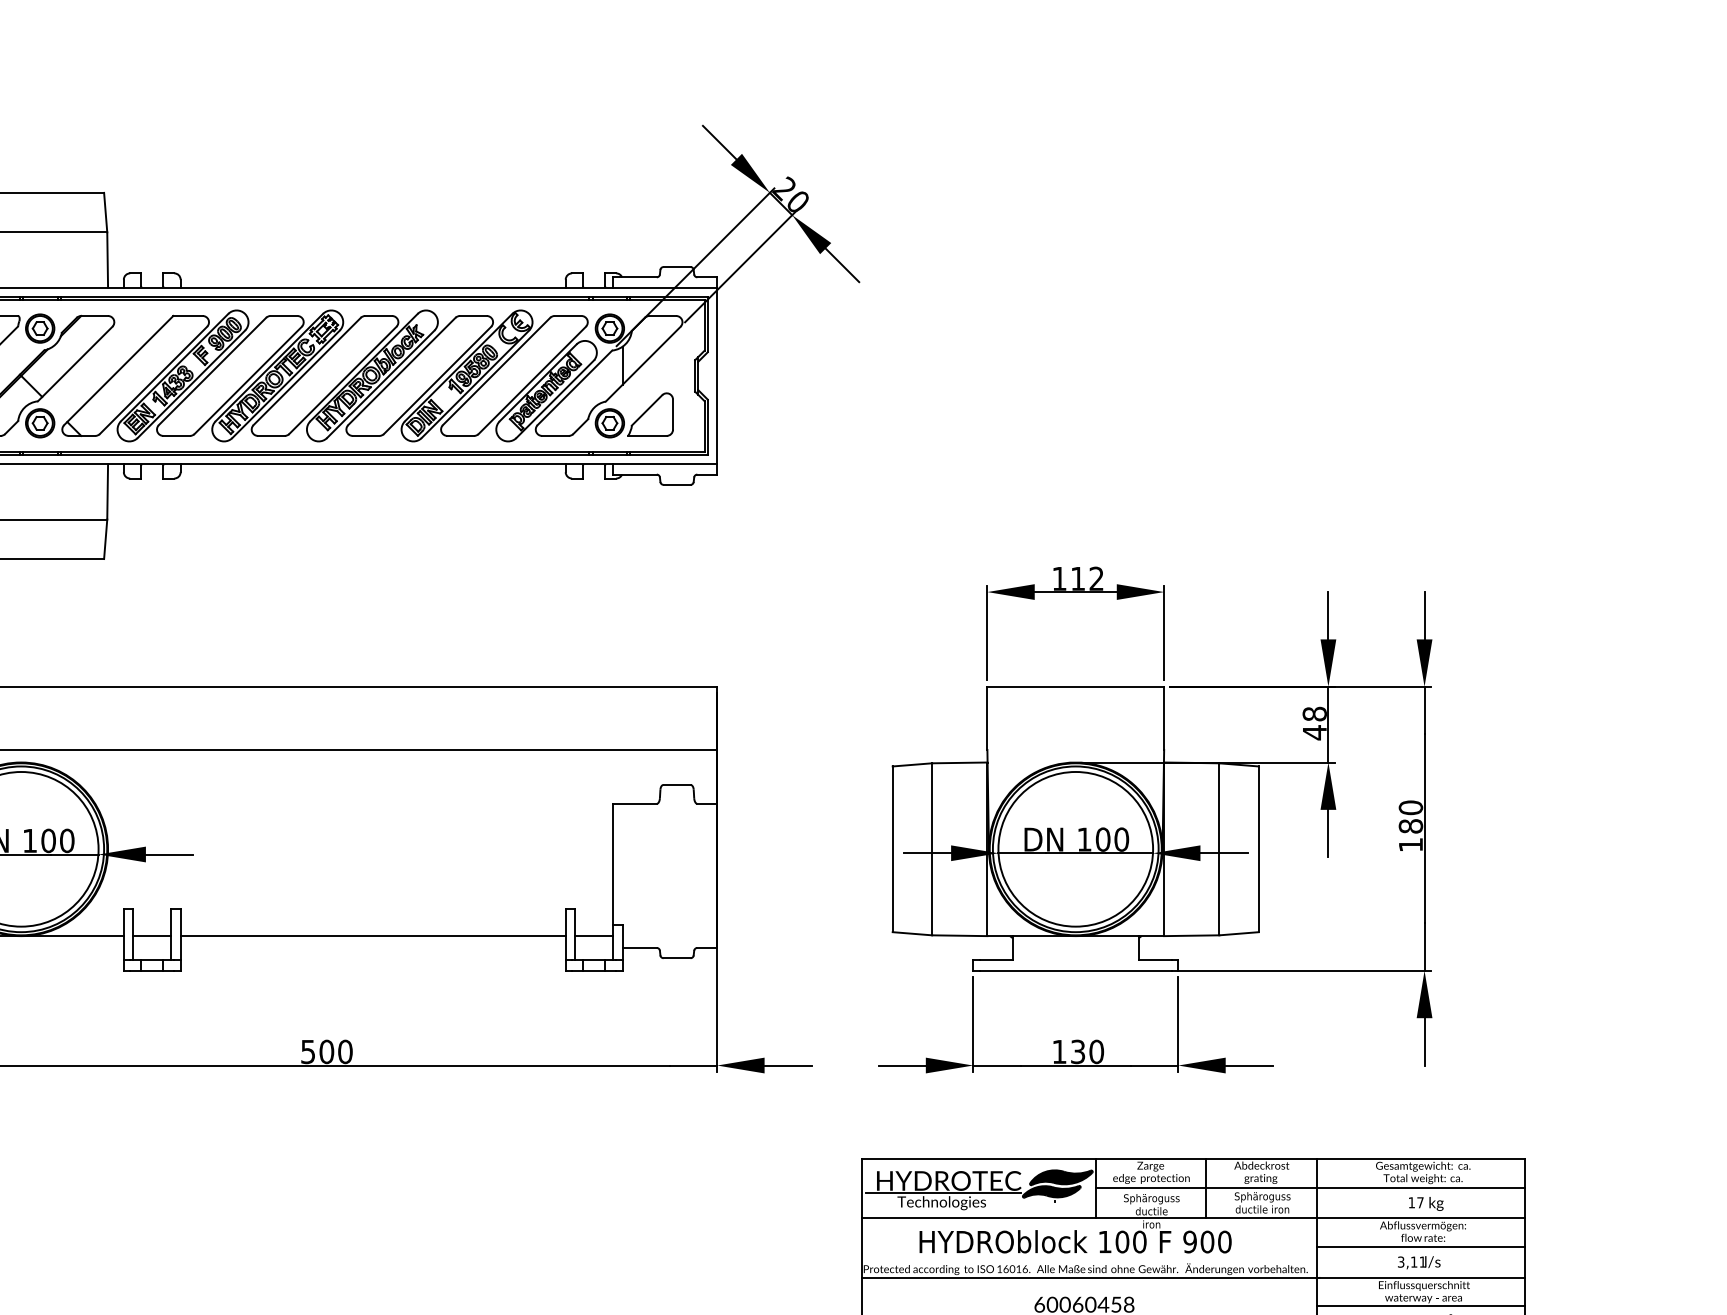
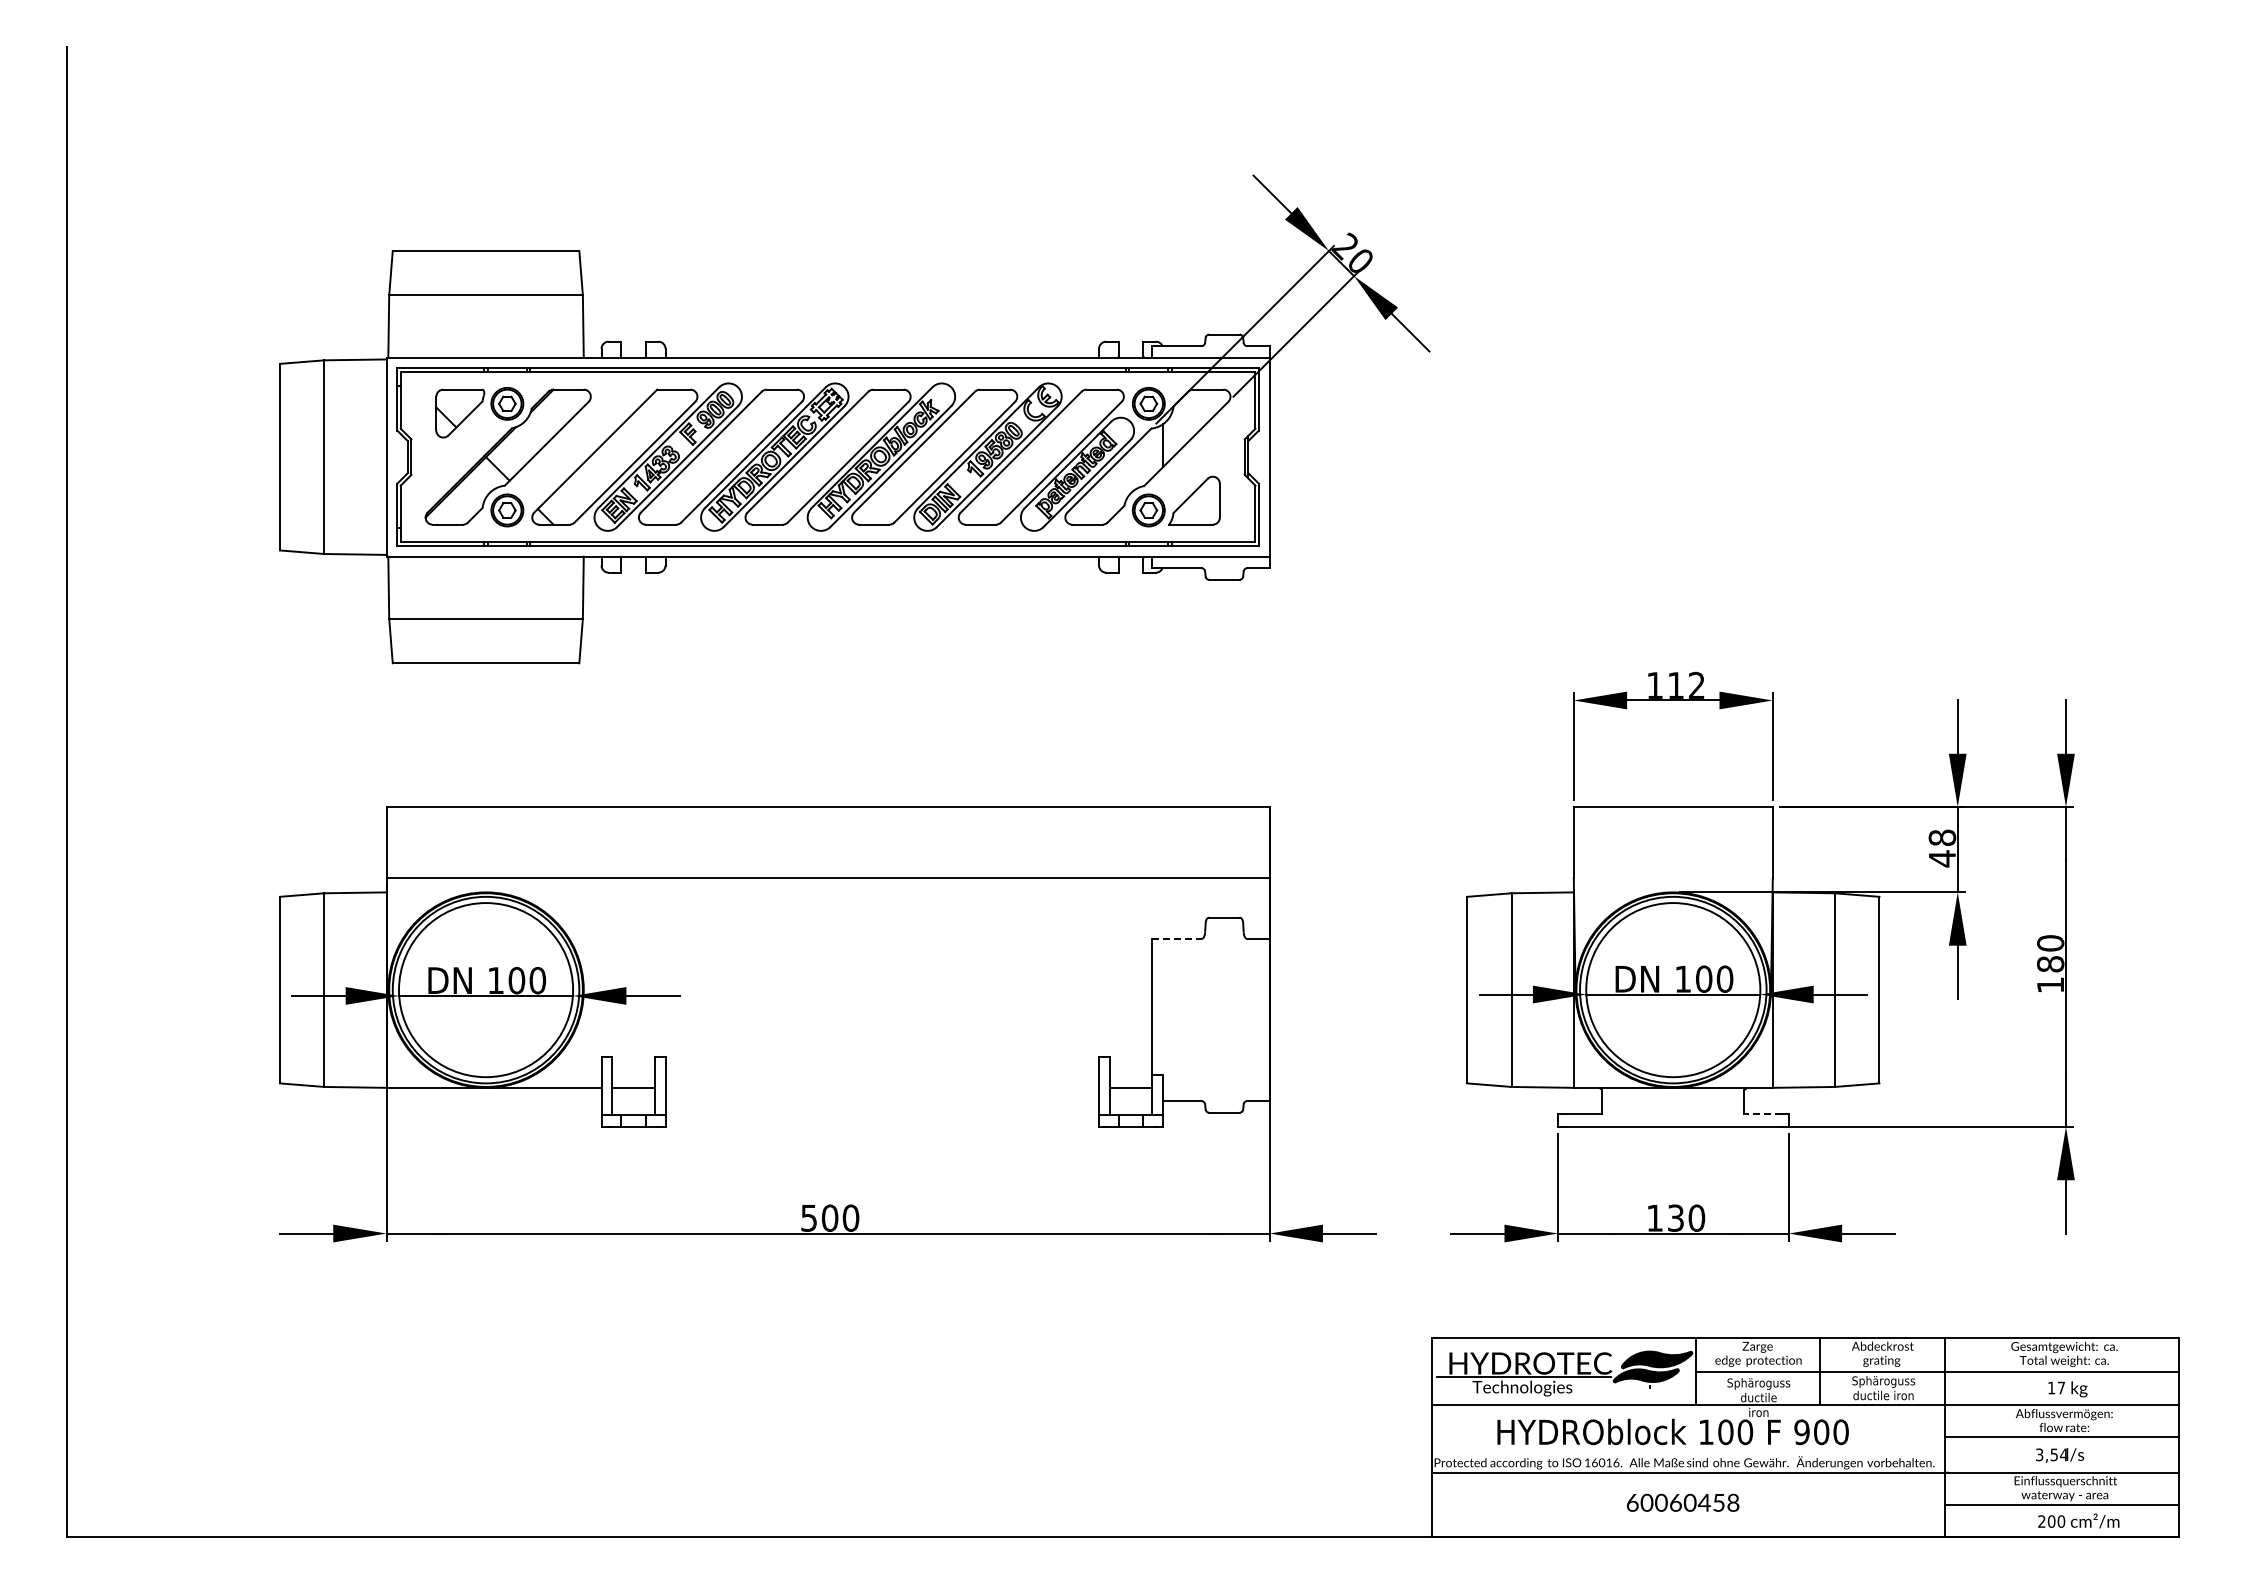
line: (634, 803) -> (1176, 938), solid -> dashed
line: (373, 935) -> (882, 1087), removed
line: (1155, 959) -> (1763, 1114), solid -> dashed
text: (1418, 1261) -> (2059, 1454), 3,11 -> 3,54

